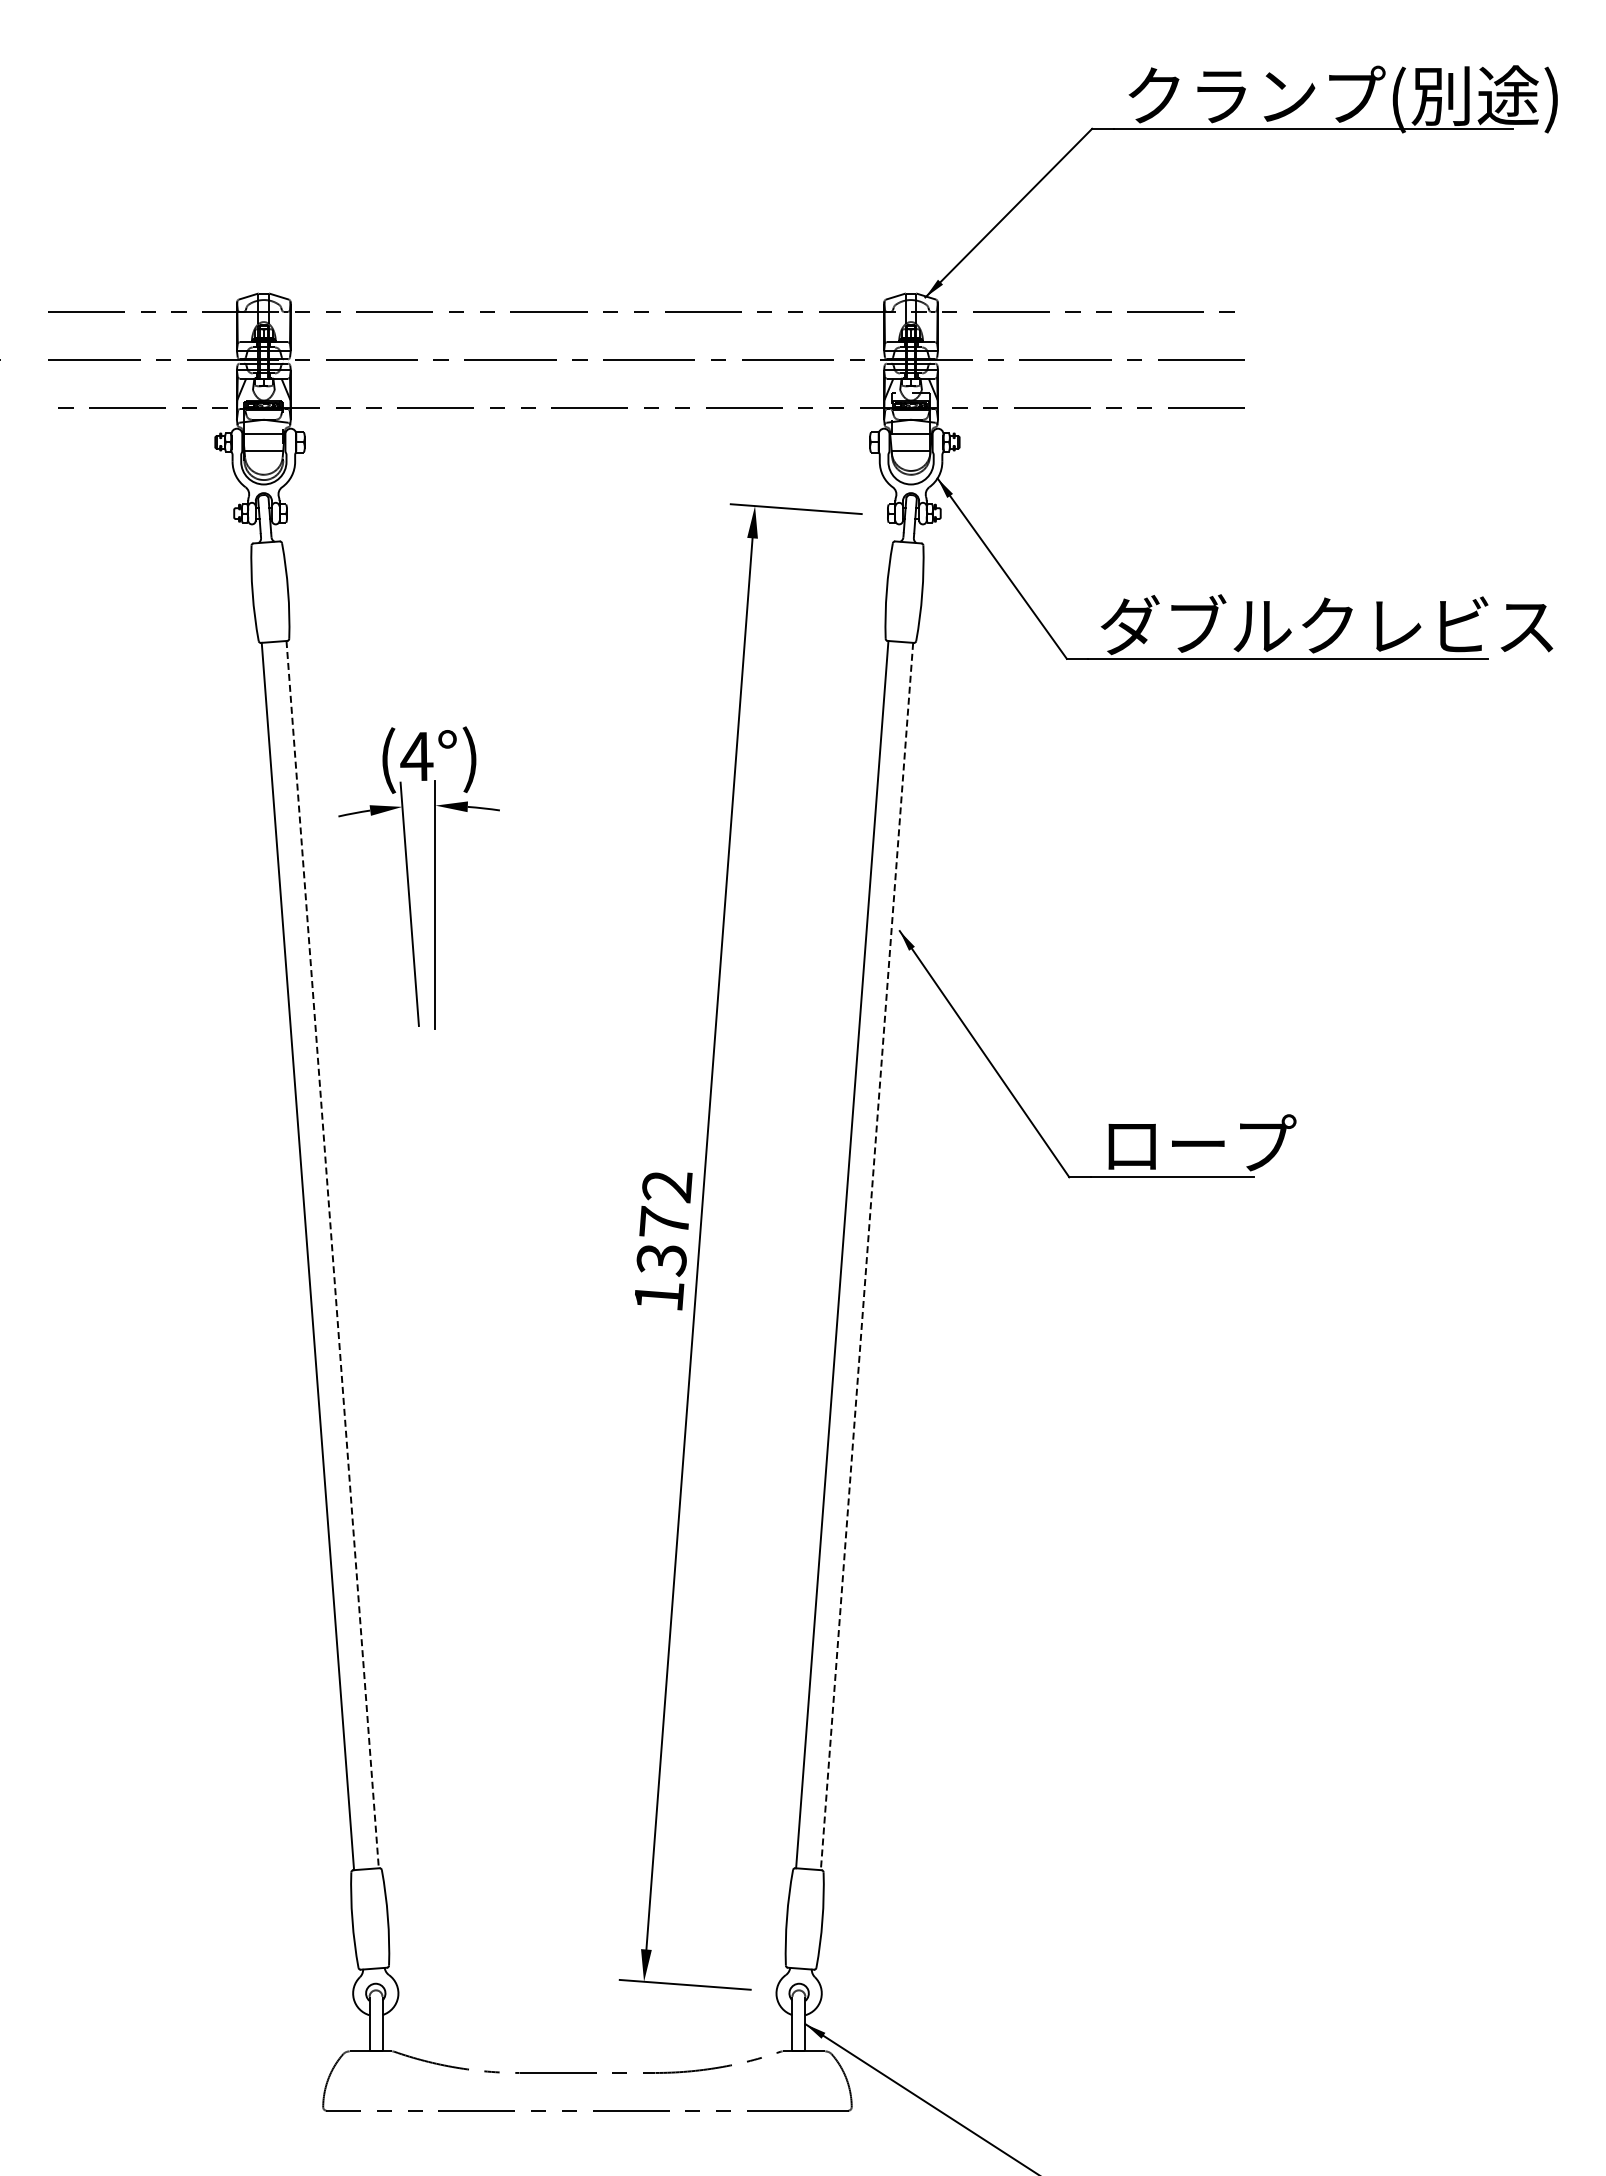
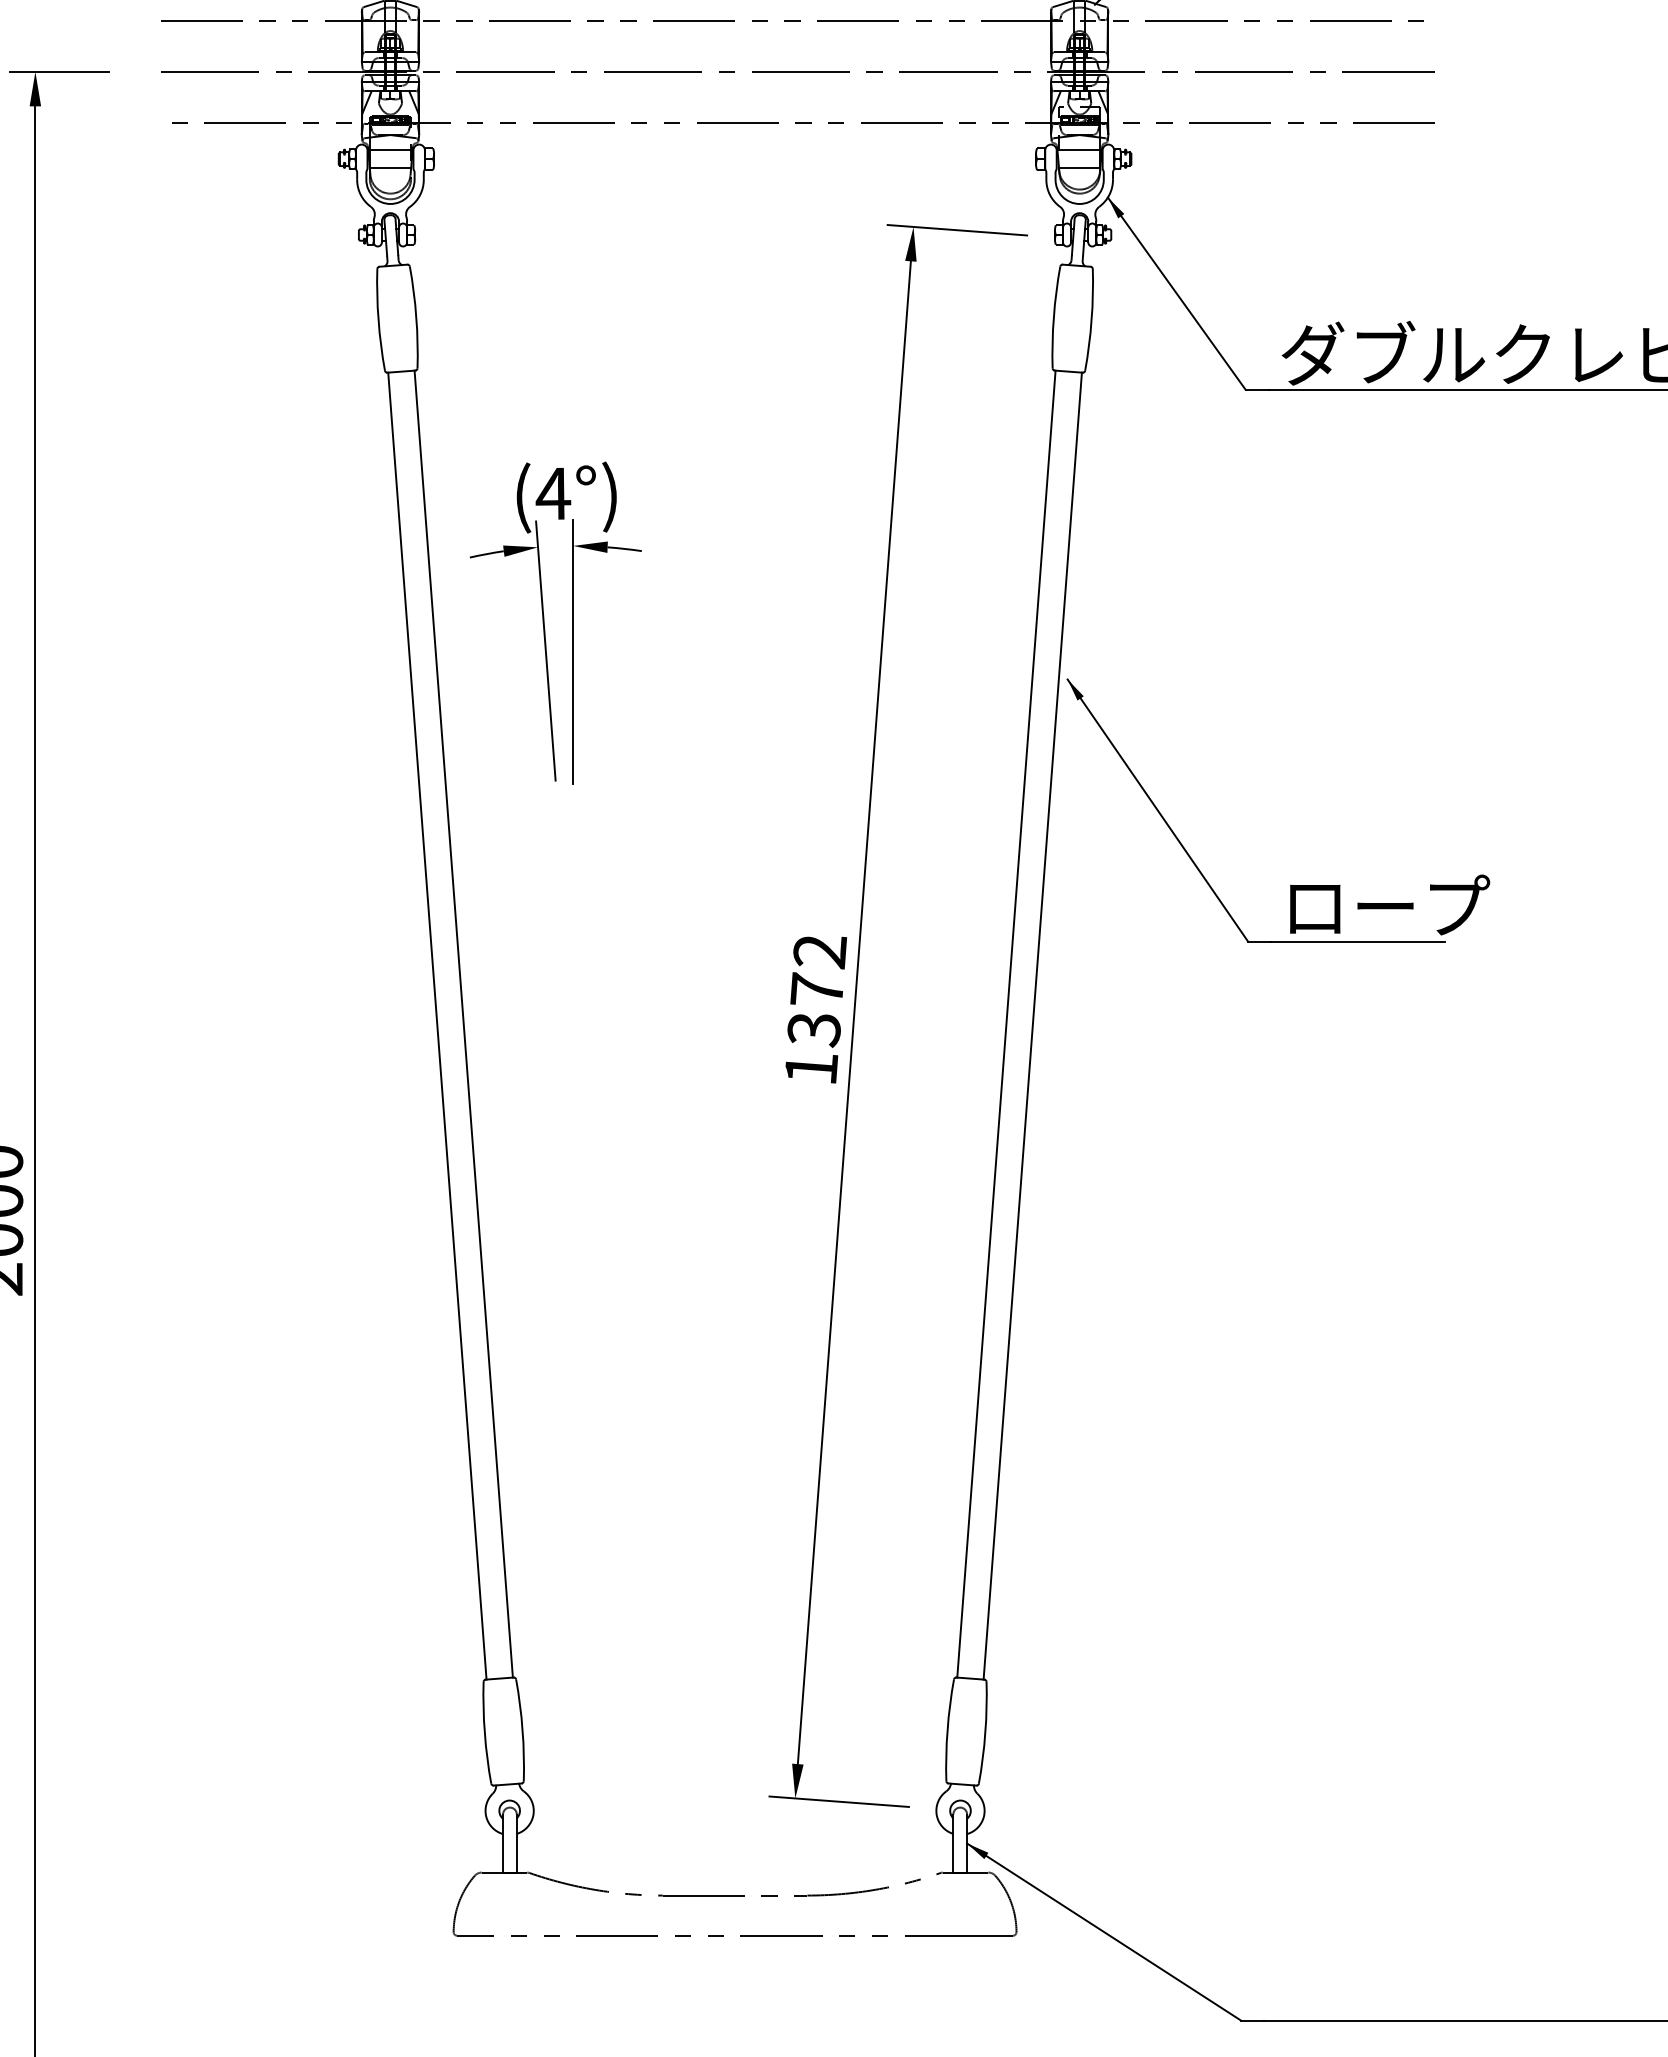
line: (332, 1255) -> (463, 1025), dashed -> solid
line: (866, 1257) -> (1032, 1027), dashed -> solid

